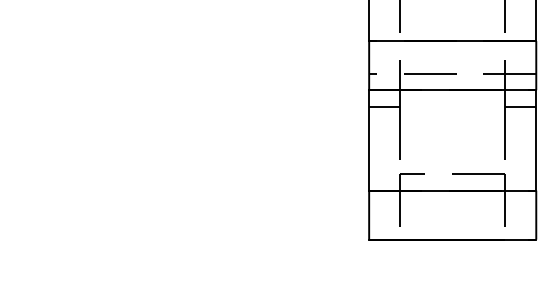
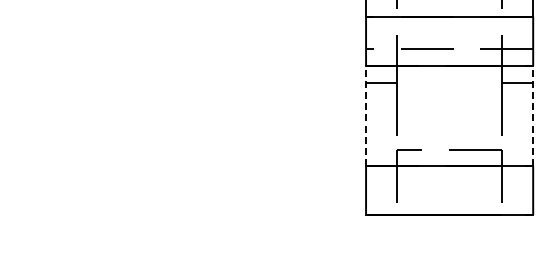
line: (369, 139) -> (366, 115), solid -> dashed
line: (536, 139) -> (533, 115), solid -> dashed

